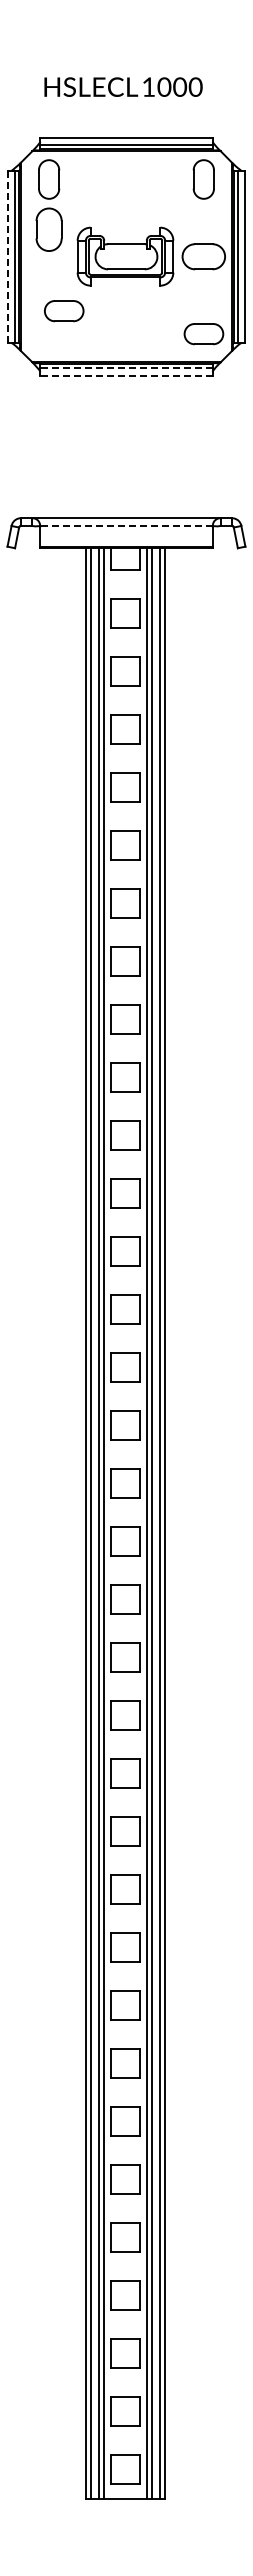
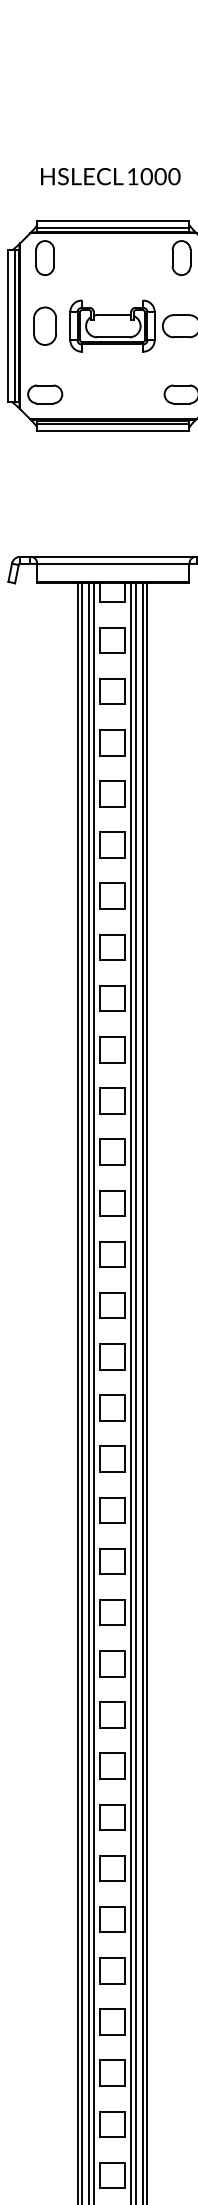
part: (48, 229) -> (44, 325), moved
line: (7, 256) -> (8, 325), dashed -> solid
part: (64, 311) -> (45, 394), moved
line: (125, 368) -> (112, 424), dashed -> solid
line: (125, 375) -> (112, 430), dashed -> solid
line: (125, 526) -> (112, 564), dashed -> solid

